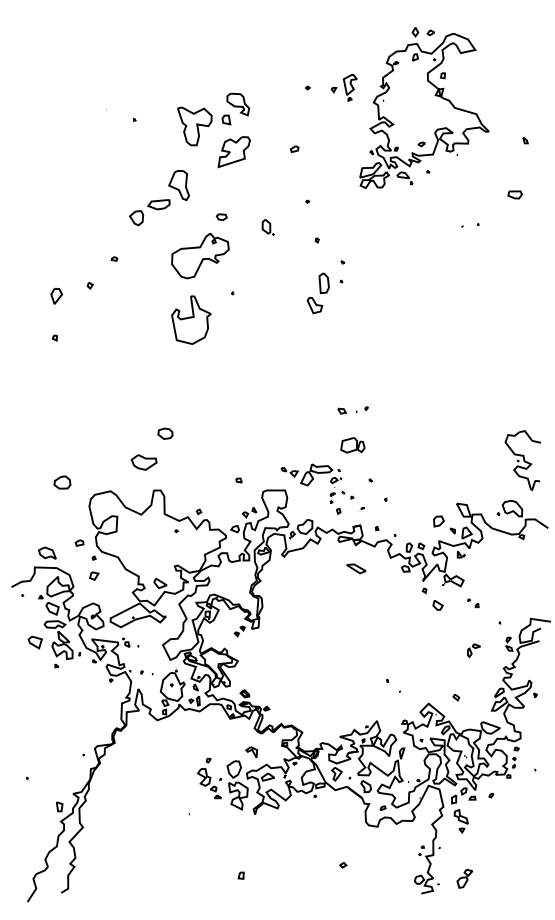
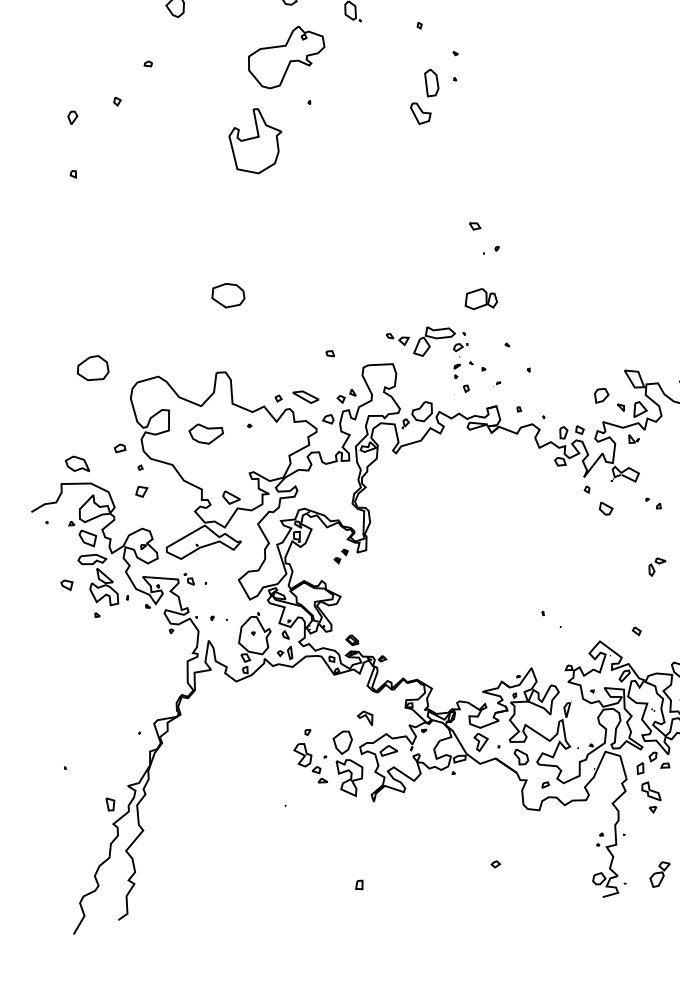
part: (200, 256) -> (286, 57), moved
part: (56, 295) -> (72, 116), size x0.62
part: (342, 410) -> (475, 225), moved
part: (165, 433) -> (228, 295), size x1.67
part: (143, 462) -> (205, 433), moved
part: (62, 482) -> (93, 368), size x1.43
part: (356, 568) -> (306, 396), moved
part: (35, 642) -> (67, 584), size x0.62

